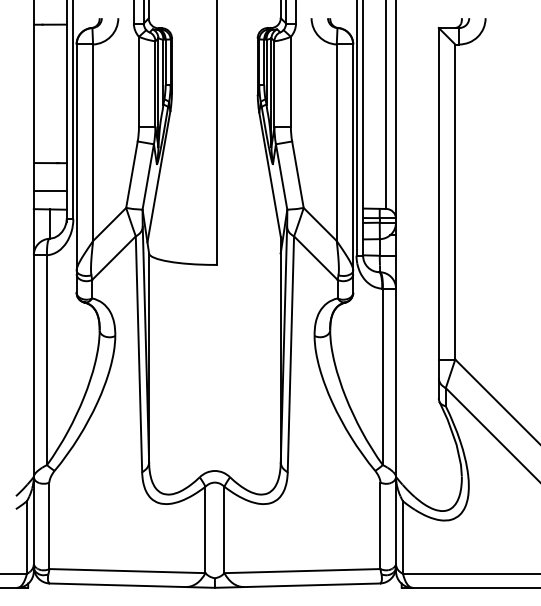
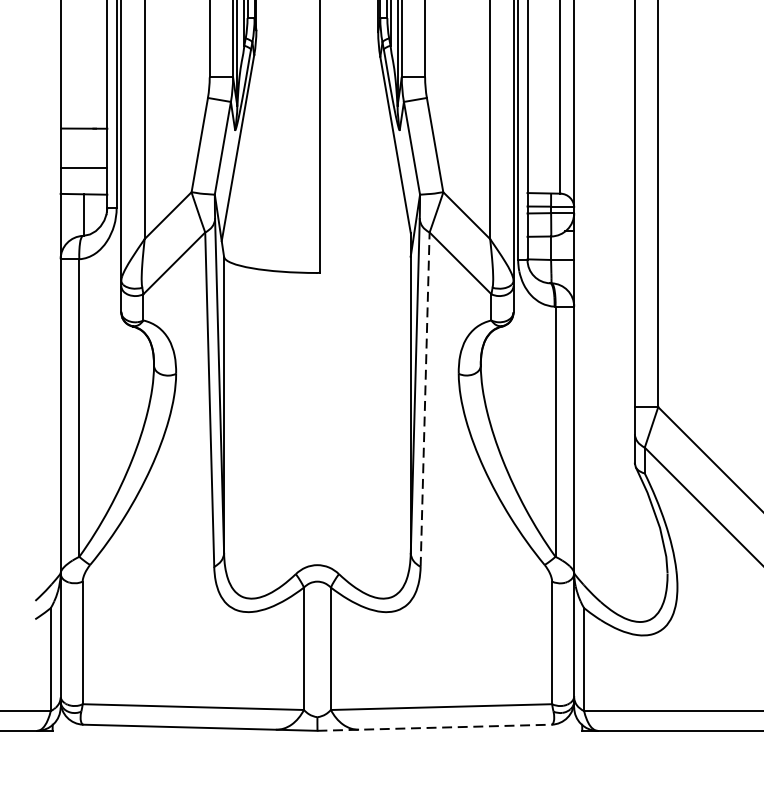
line: (290, 354) -> (424, 399), solid -> dashed
line: (297, 585) -> (434, 727), solid -> dashed

